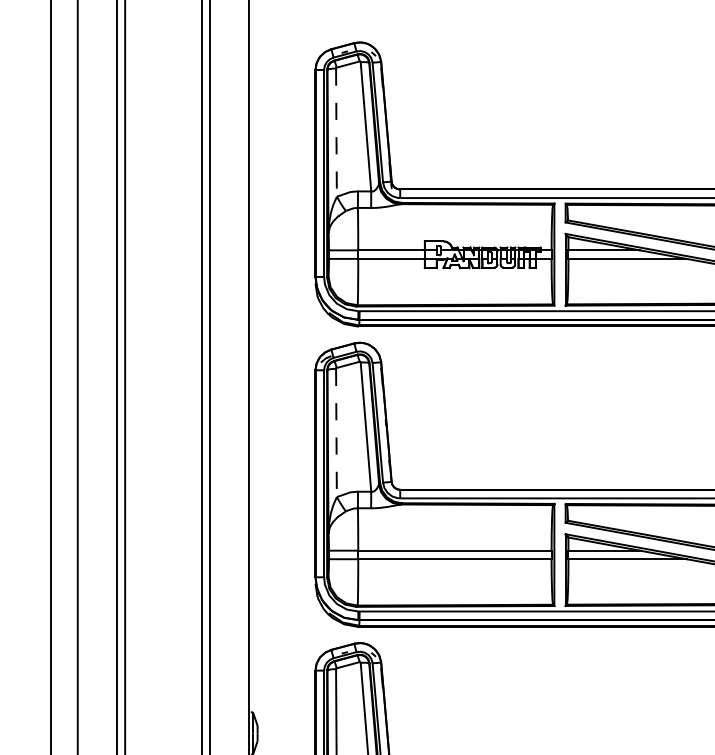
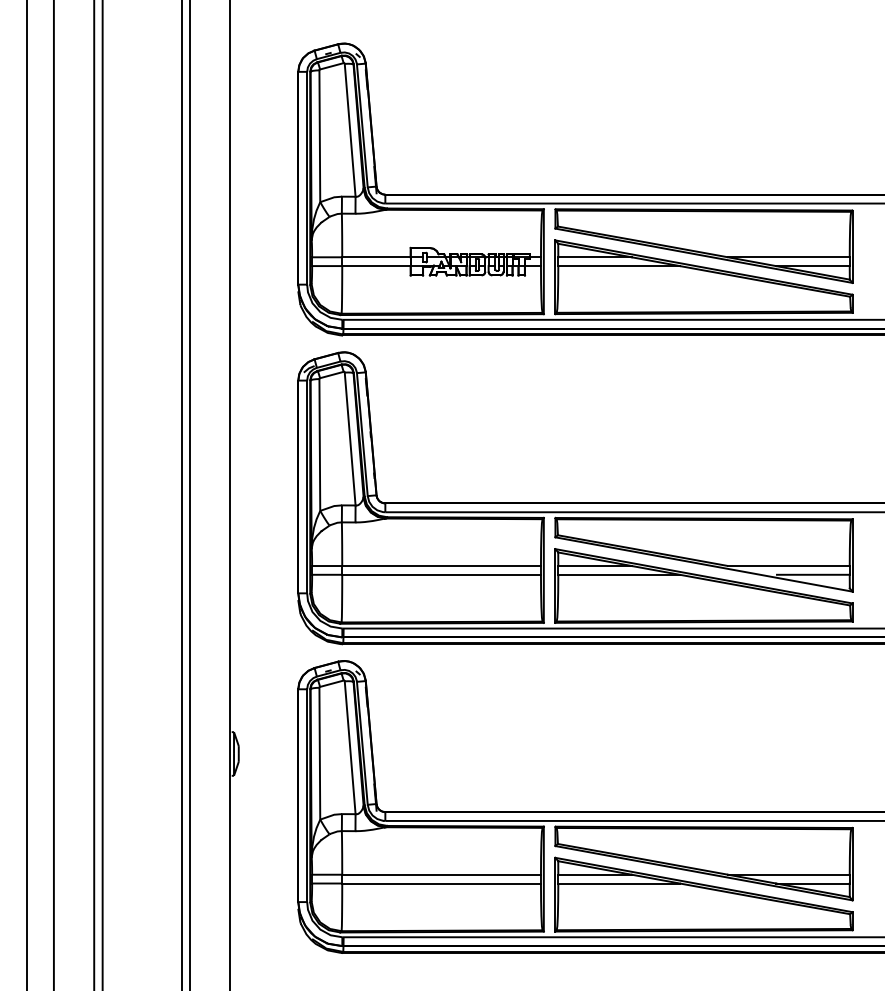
line: (336, 132) -> (319, 136), dashed -> solid
line: (336, 432) -> (319, 444), dashed -> solid

